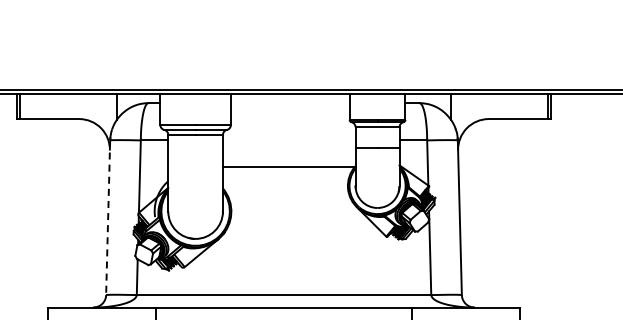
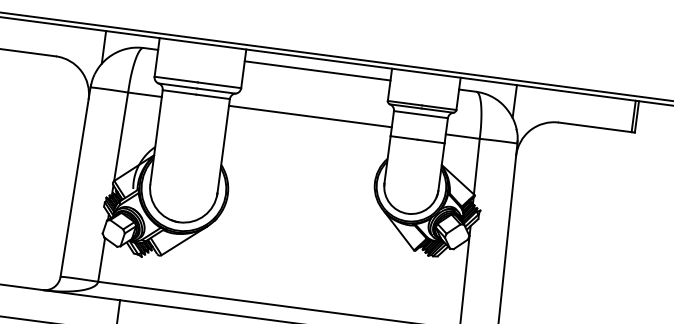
line: (289, 103) -> (316, 71), added
line: (288, 167) -> (309, 116), moved
line: (108, 218) -> (75, 183), dashed -> solid

